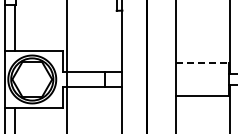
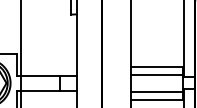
line: (203, 63) -> (157, 67), dashed -> solid
line: (202, 70) -> (156, 74), added
line: (202, 88) -> (156, 92), added

